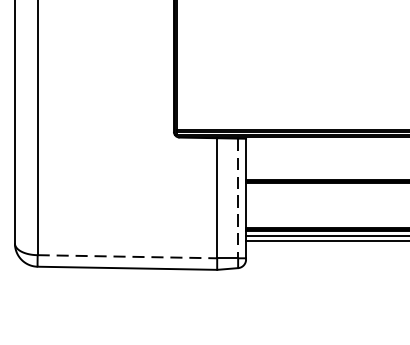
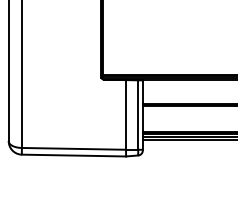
line: (238, 199) -> (138, 115), dashed -> solid
line: (128, 256) -> (74, 148), dashed -> solid

